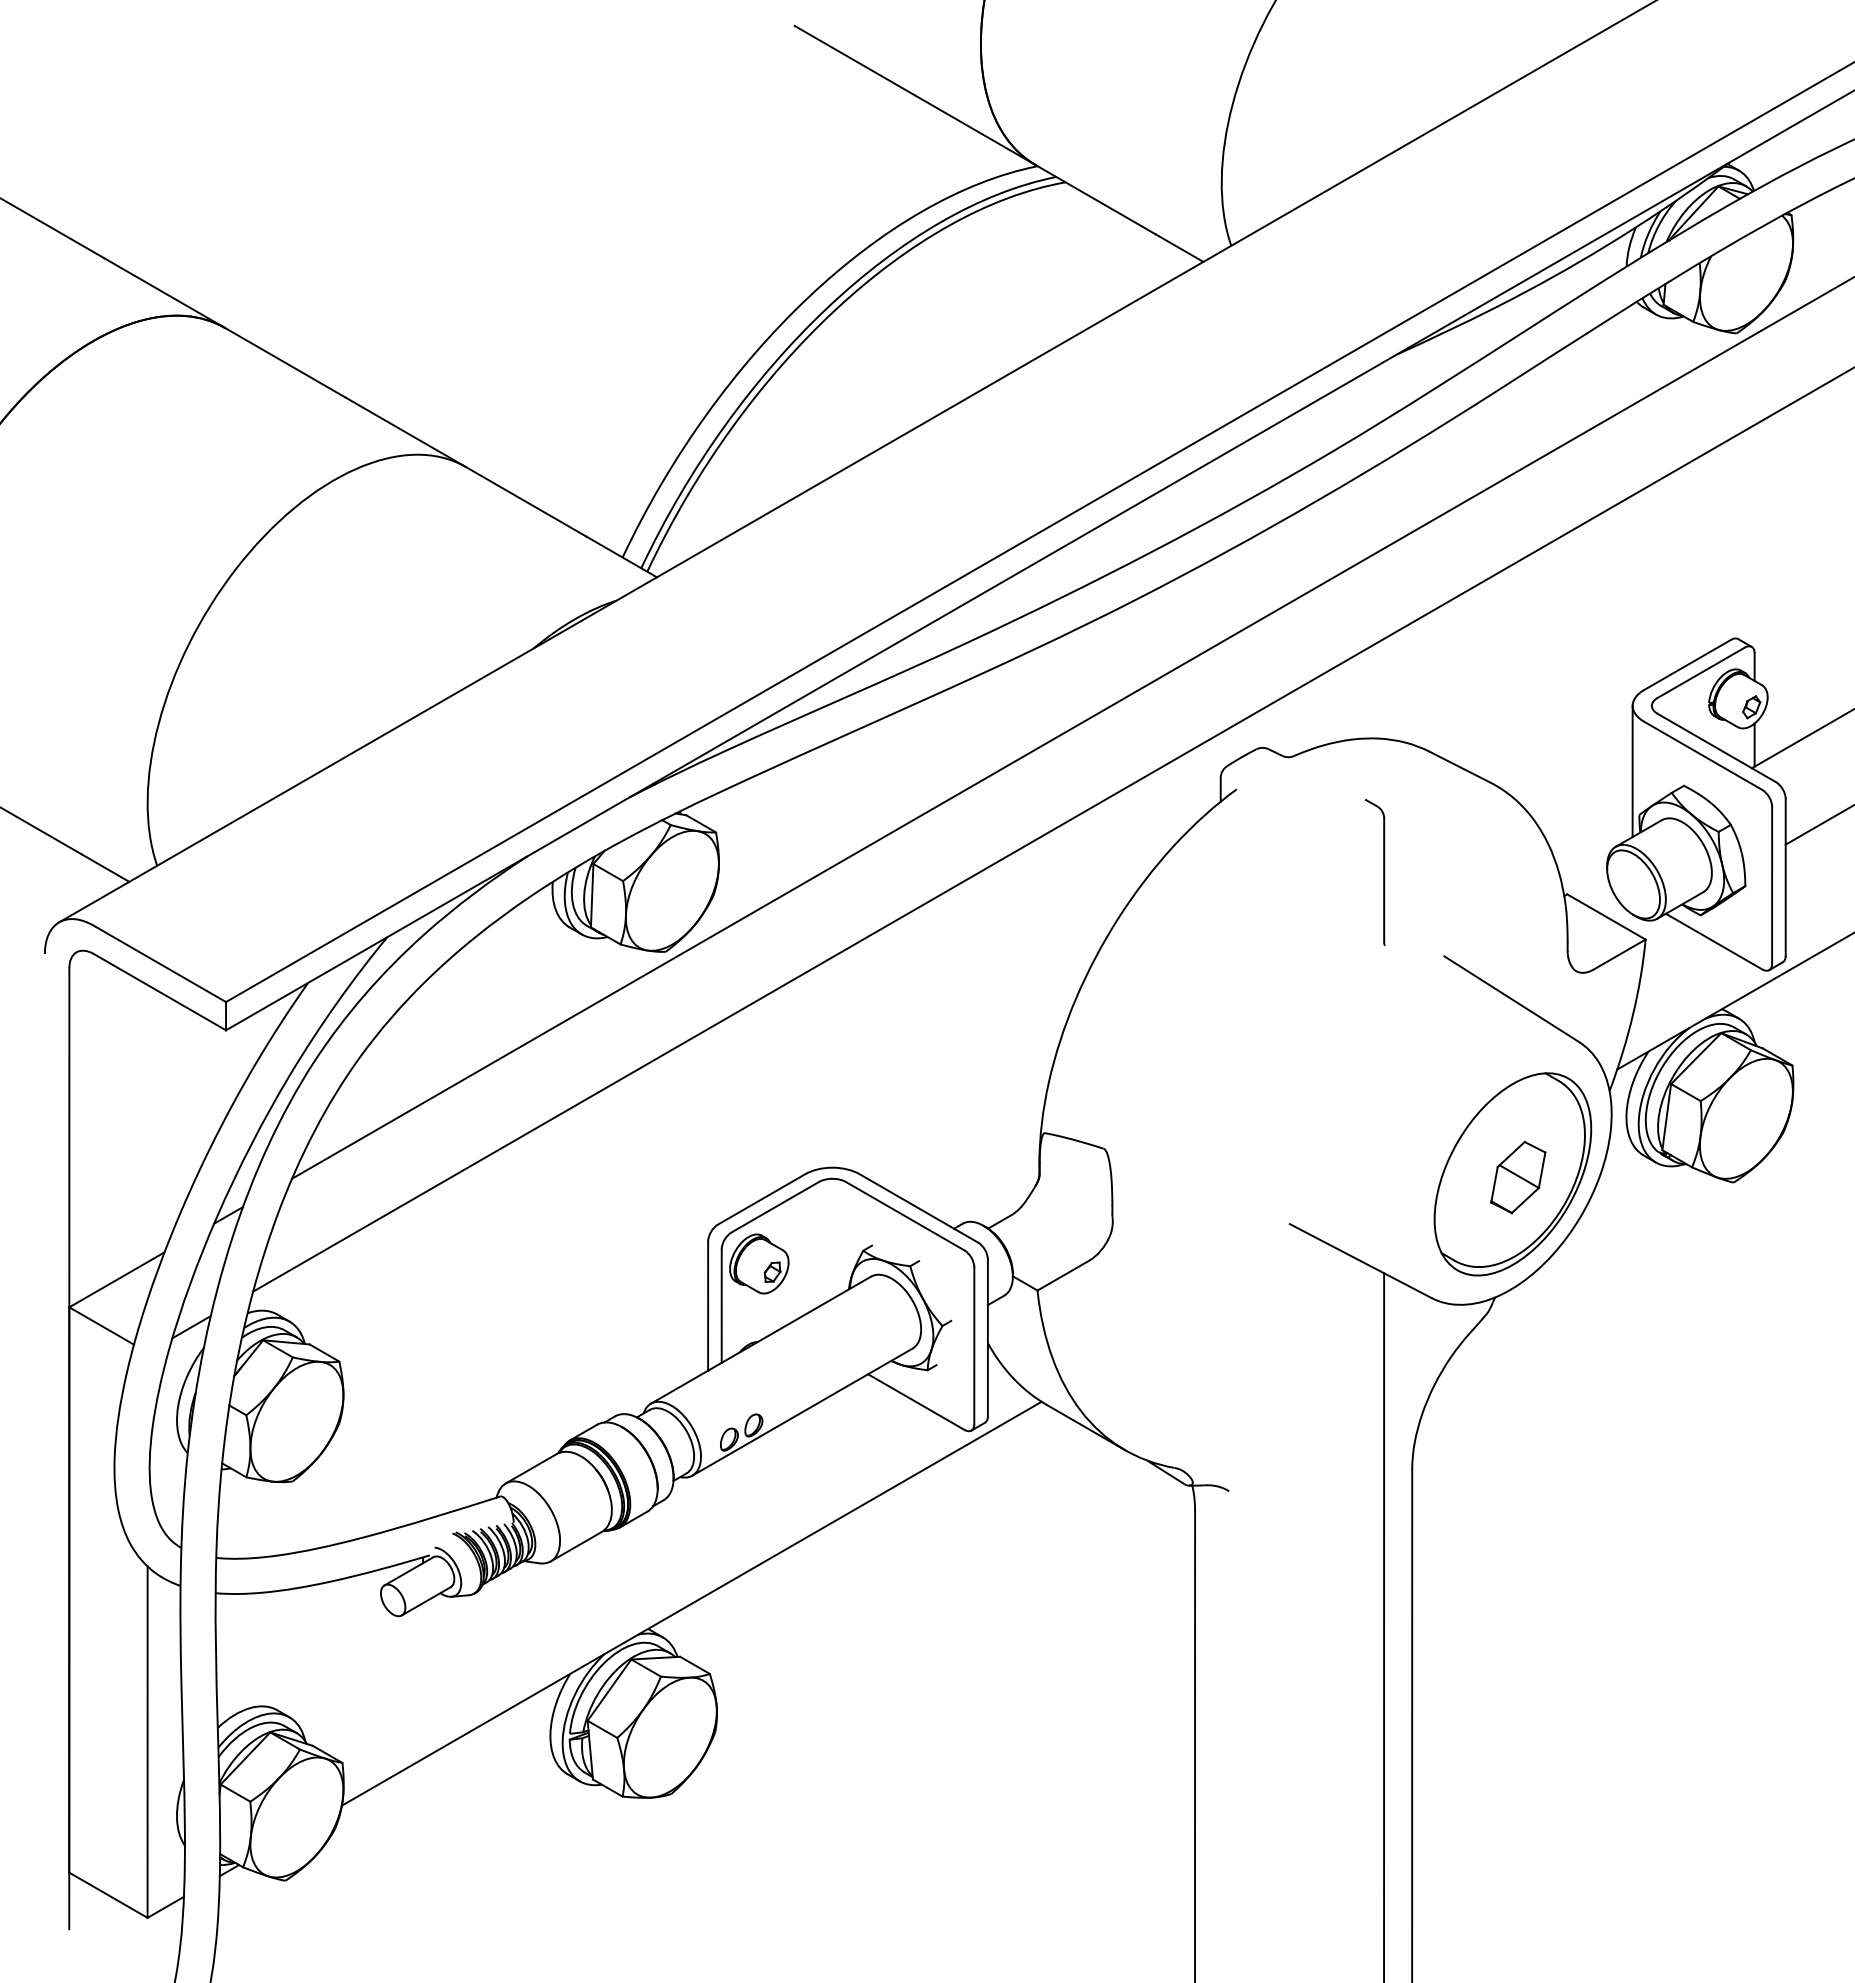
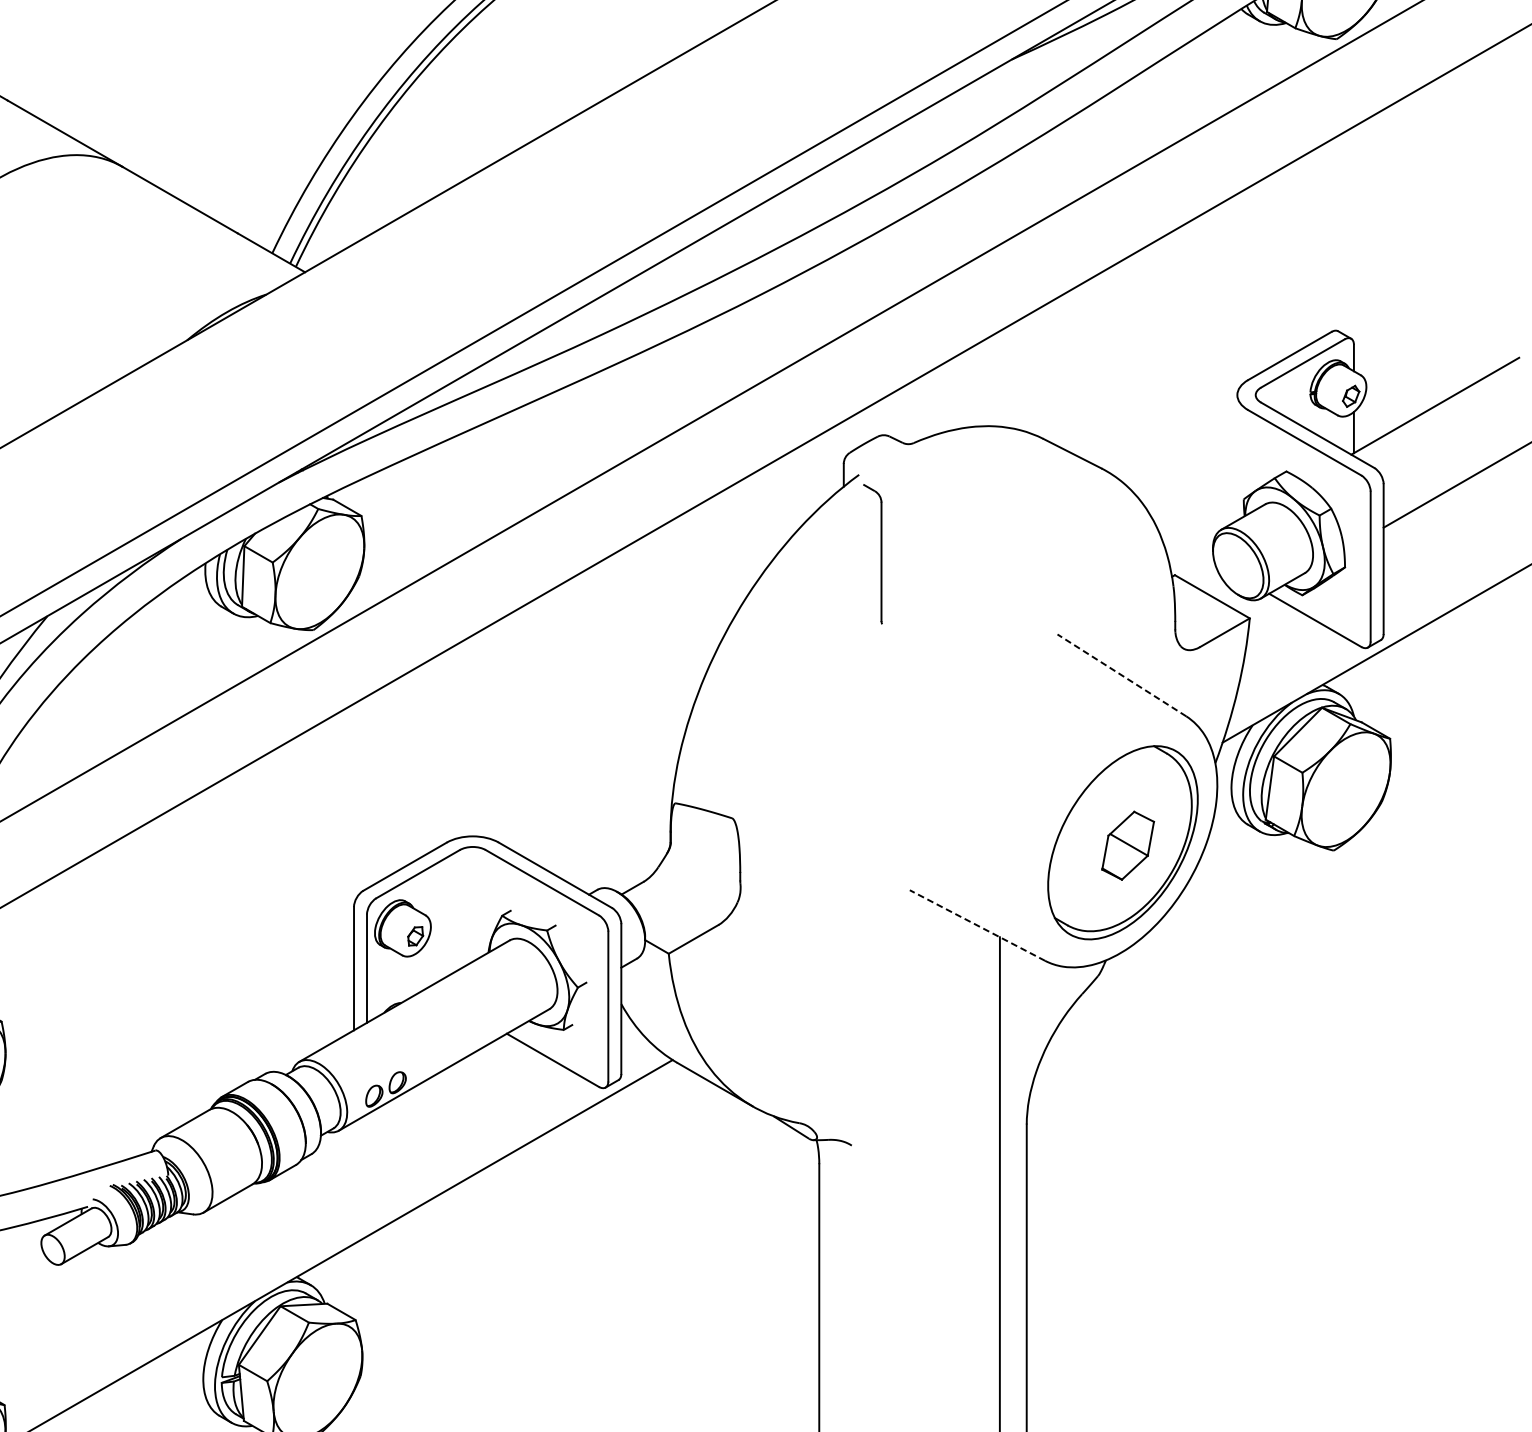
line: (1632, 771) -> (1237, 457), removed
part: (1383, 872) -> (880, 554), moved
line: (1511, 999) -> (1121, 675), solid -> dashed
line: (1360, 1261) -> (977, 925), solid -> dashed

